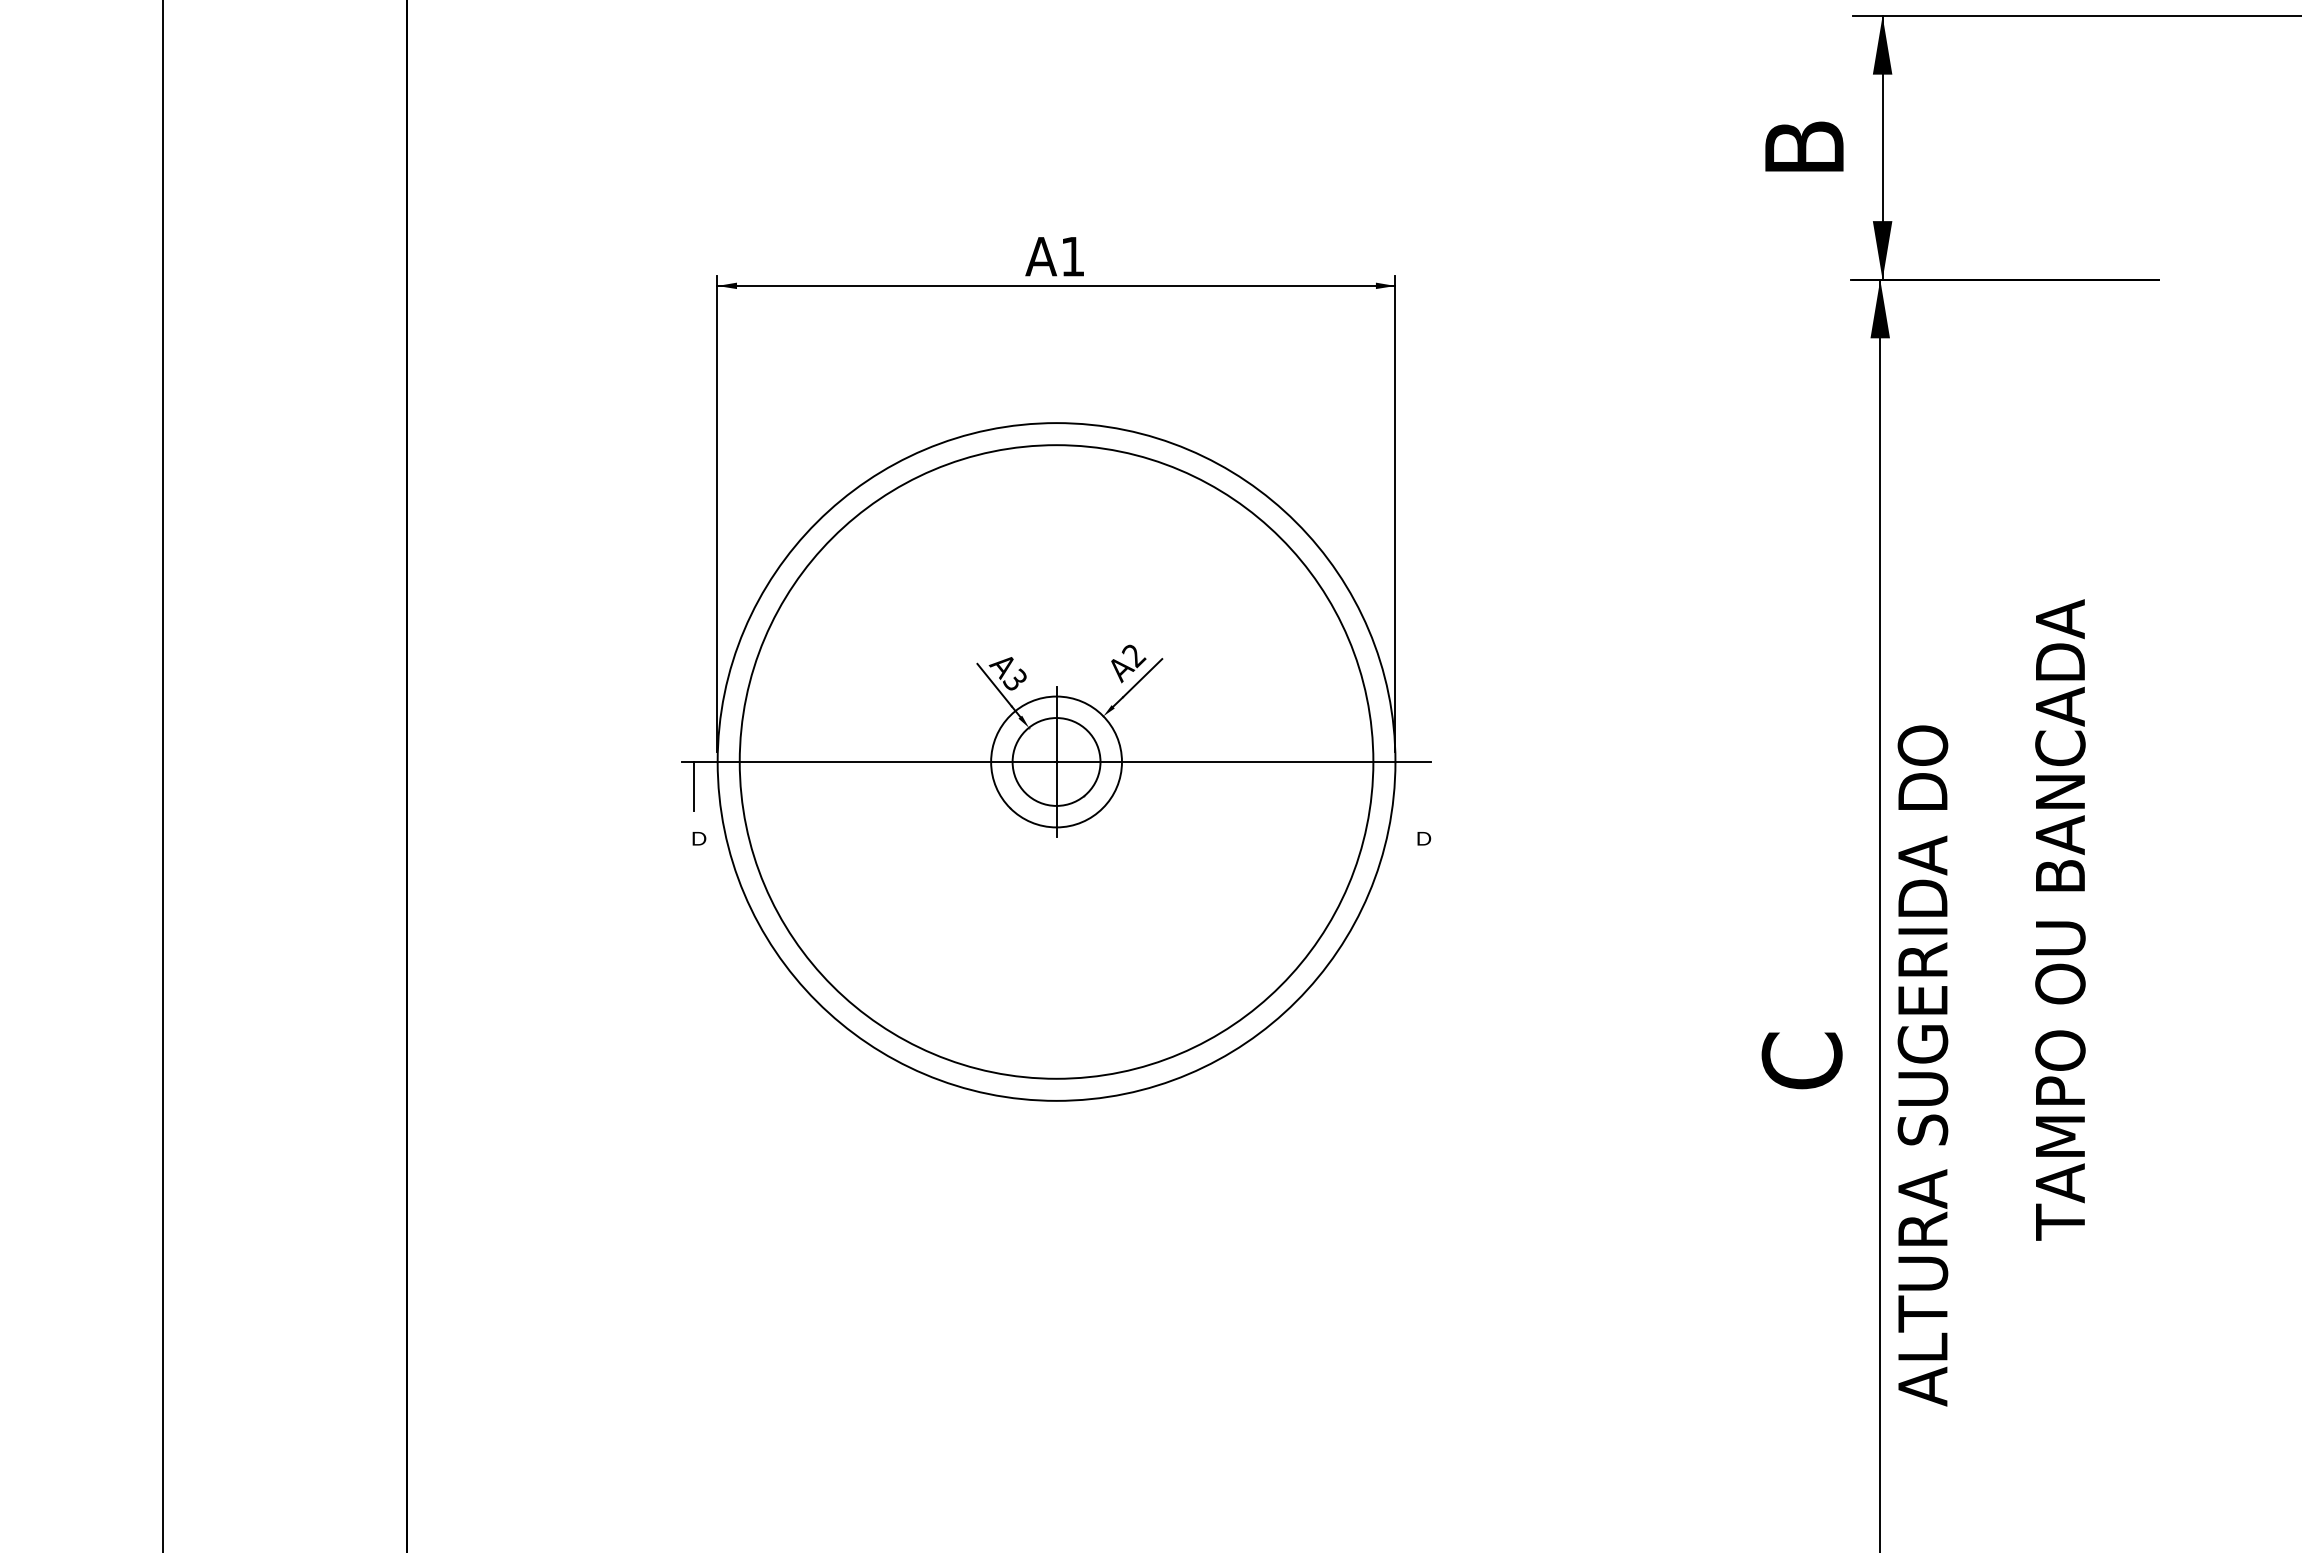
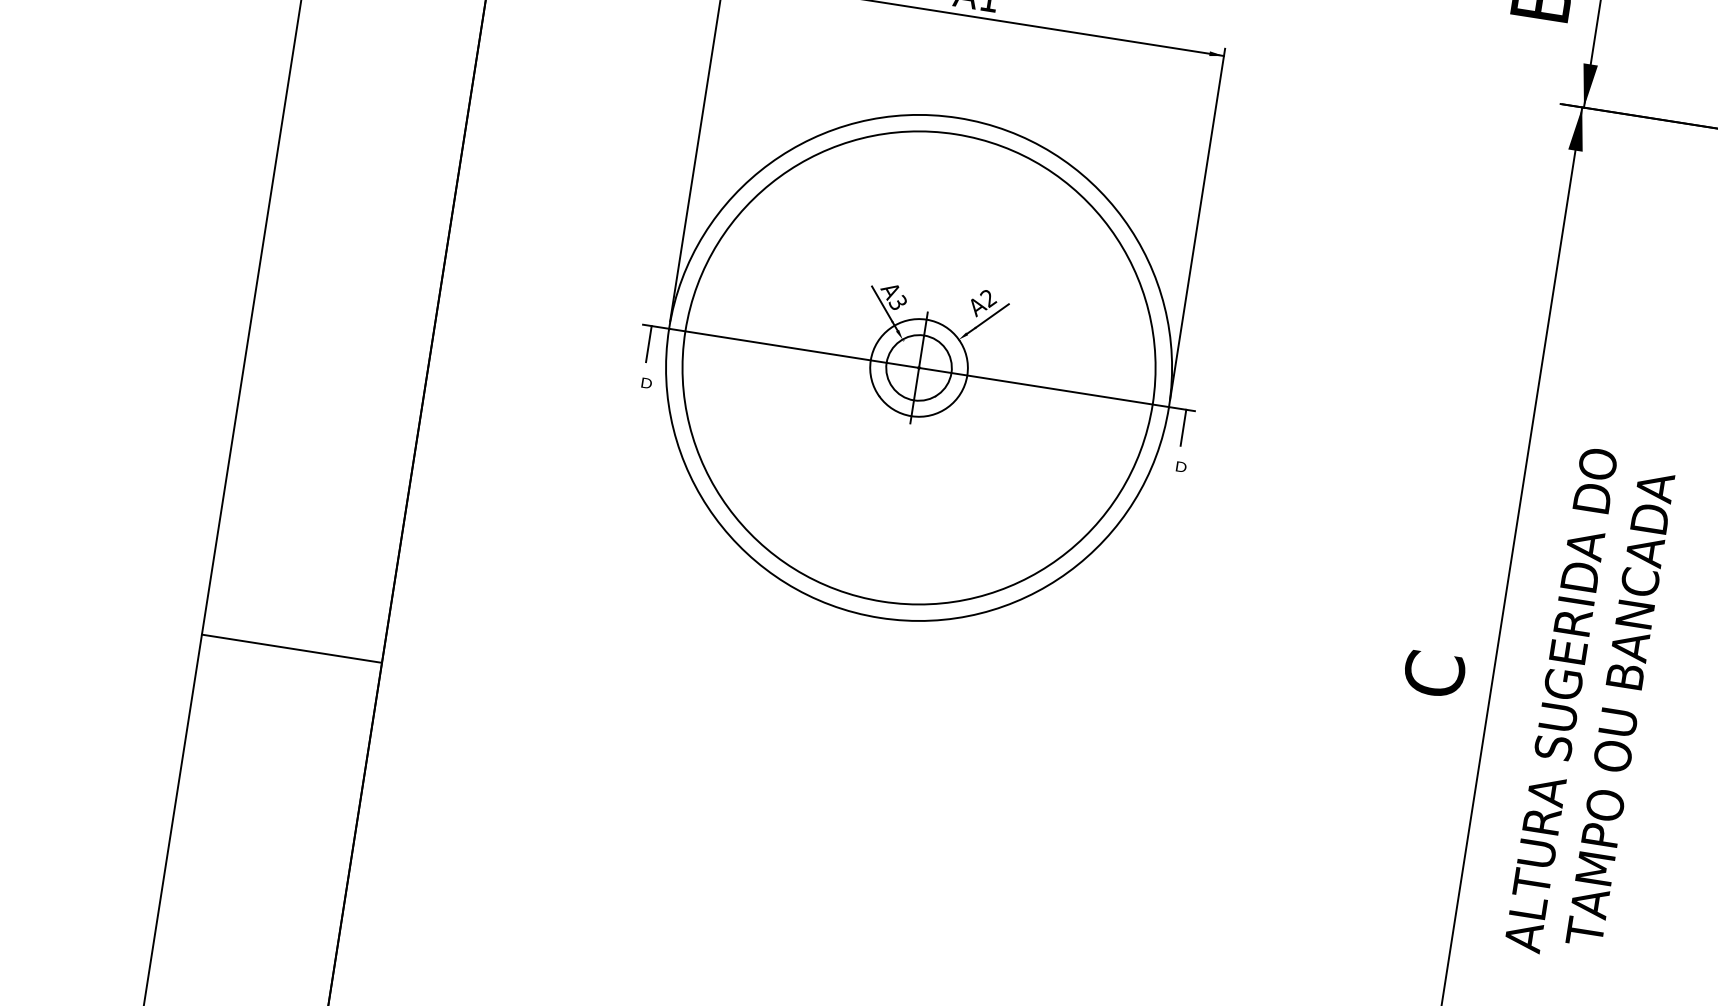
line: (1418, 785) -> (1183, 427), added
text: (2060, 919) -> (1620, 708), moved
text: (1922, 1065) -> (1560, 700), moved
line: (284, 1263) -> (291, 648), added

